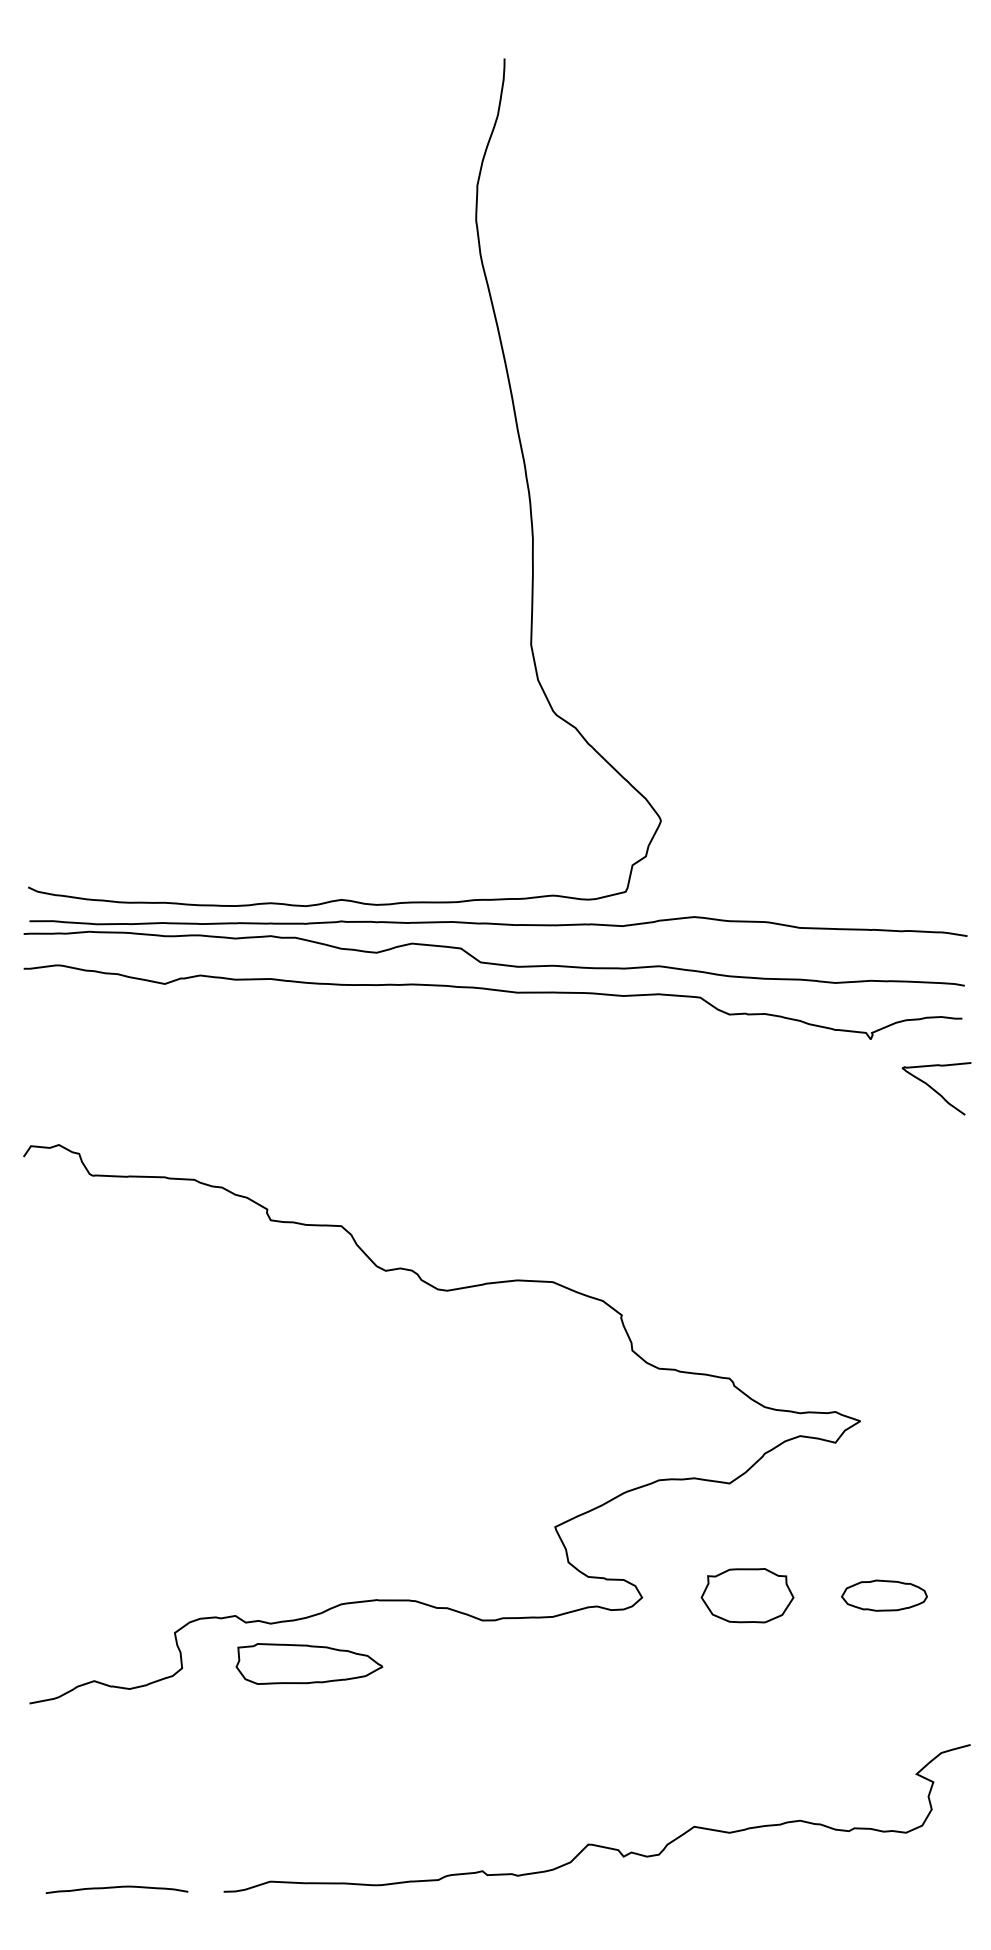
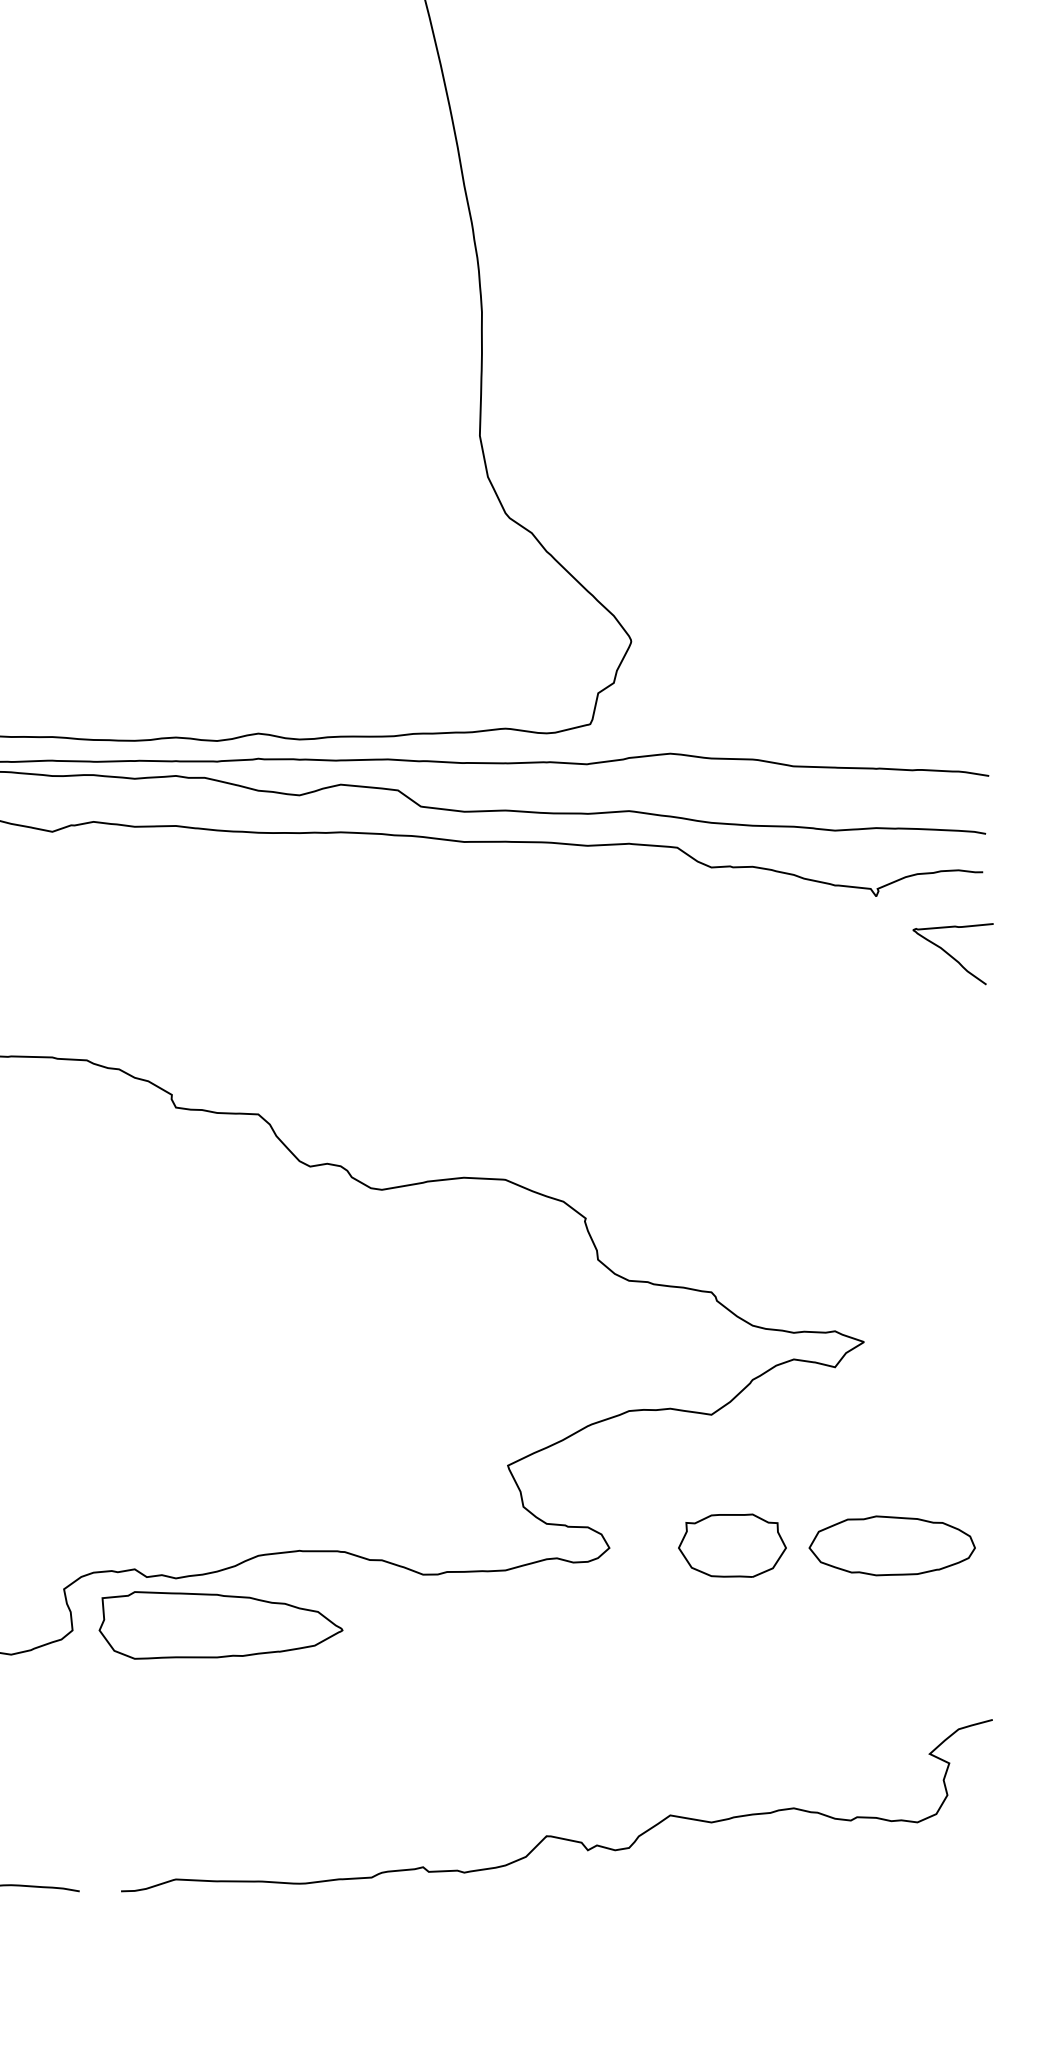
part: (884, 1595) -> (892, 1545), size x1.67
part: (309, 1663) -> (221, 1624), size x1.43

